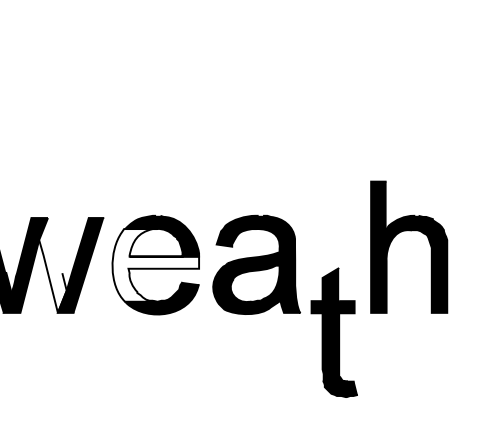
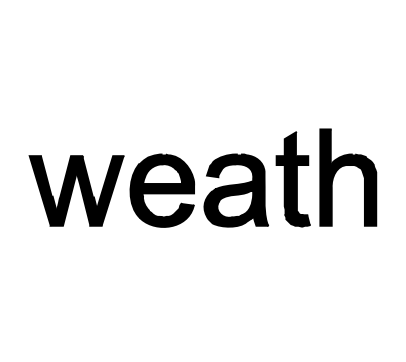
fill: (52, 264) -> (86, 190), added
fill: (156, 264) -> (162, 190), added
part: (333, 332) -> (292, 179), moved

